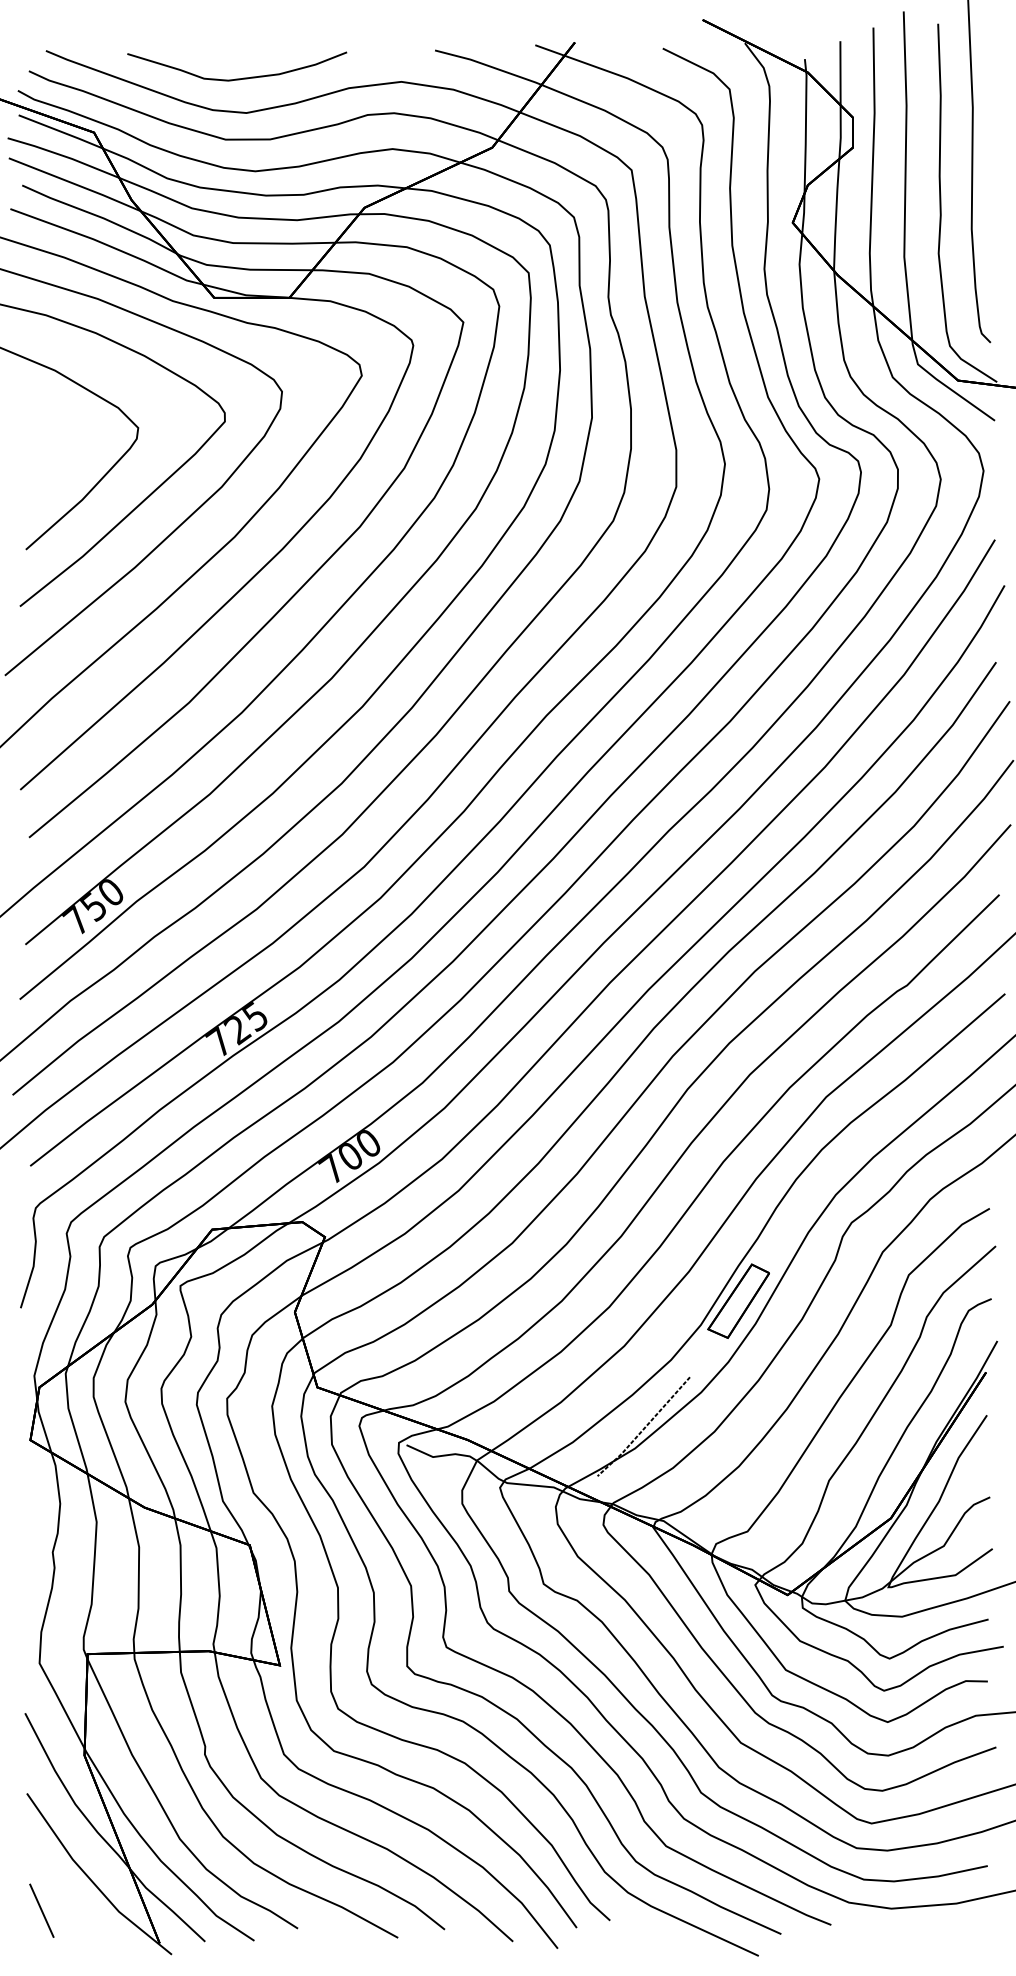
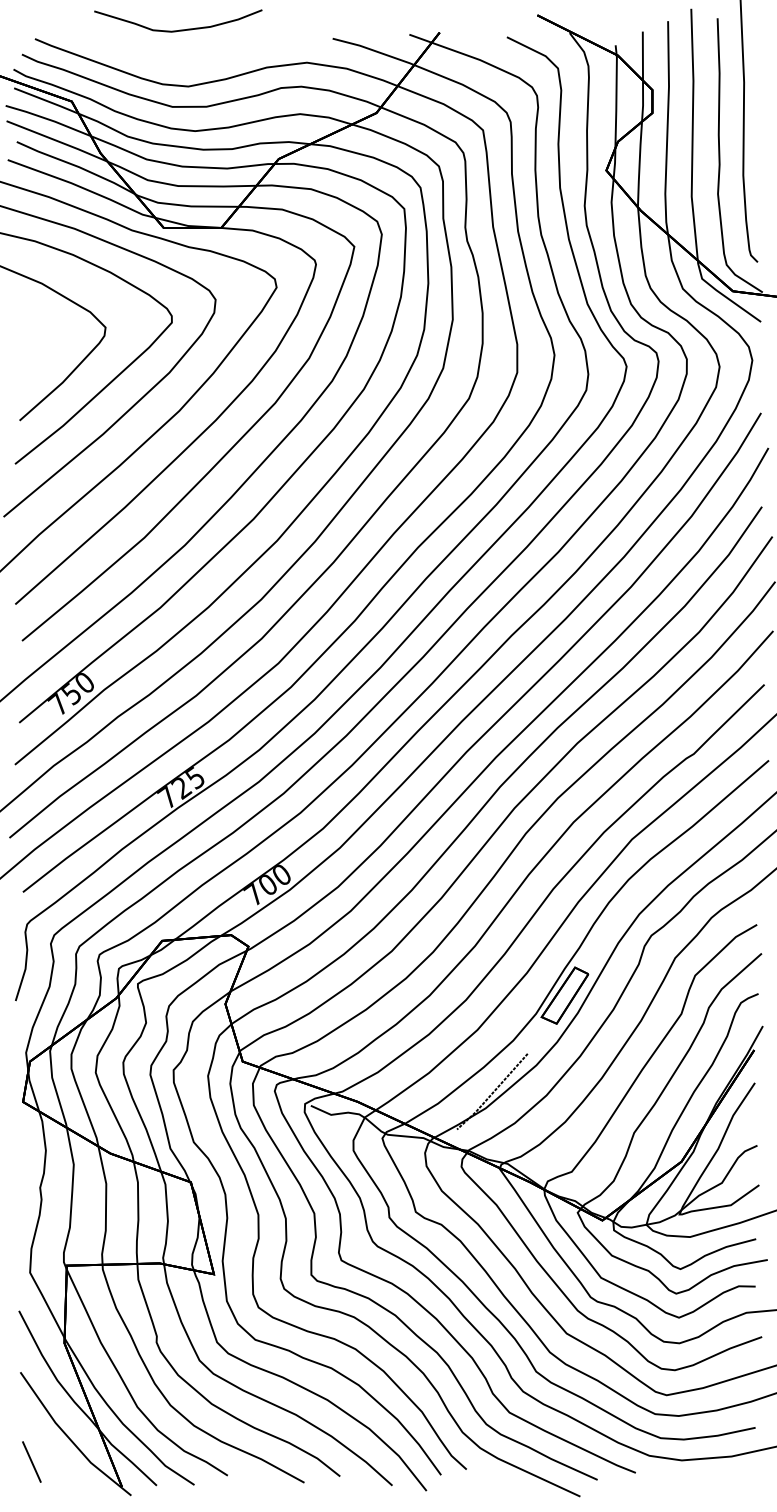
curve: (238, 77) -> (179, 29), moved

